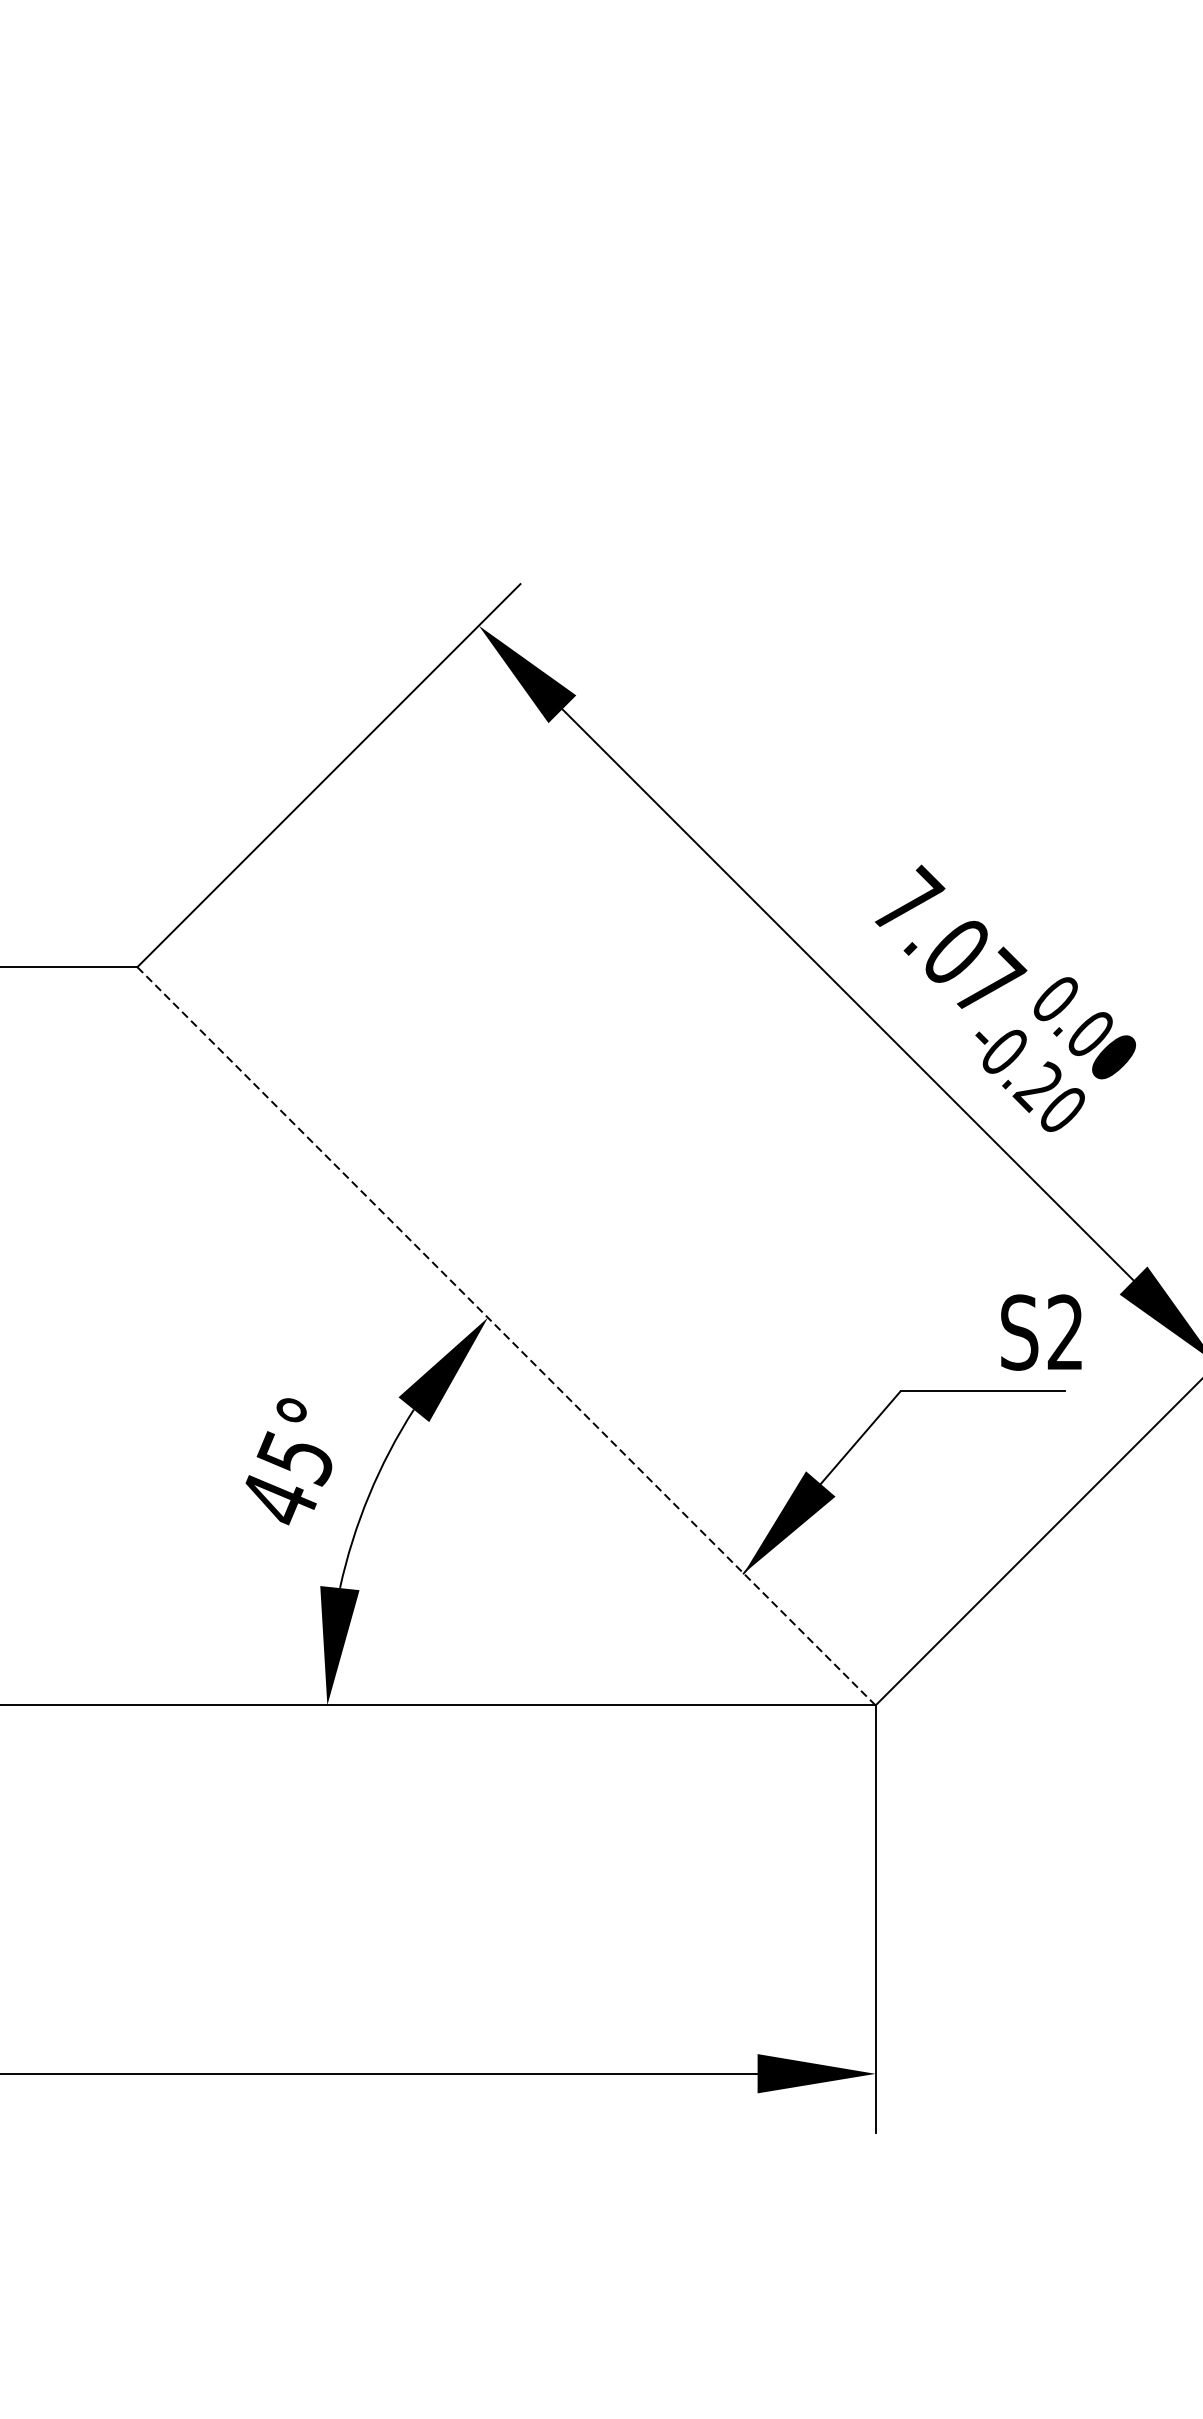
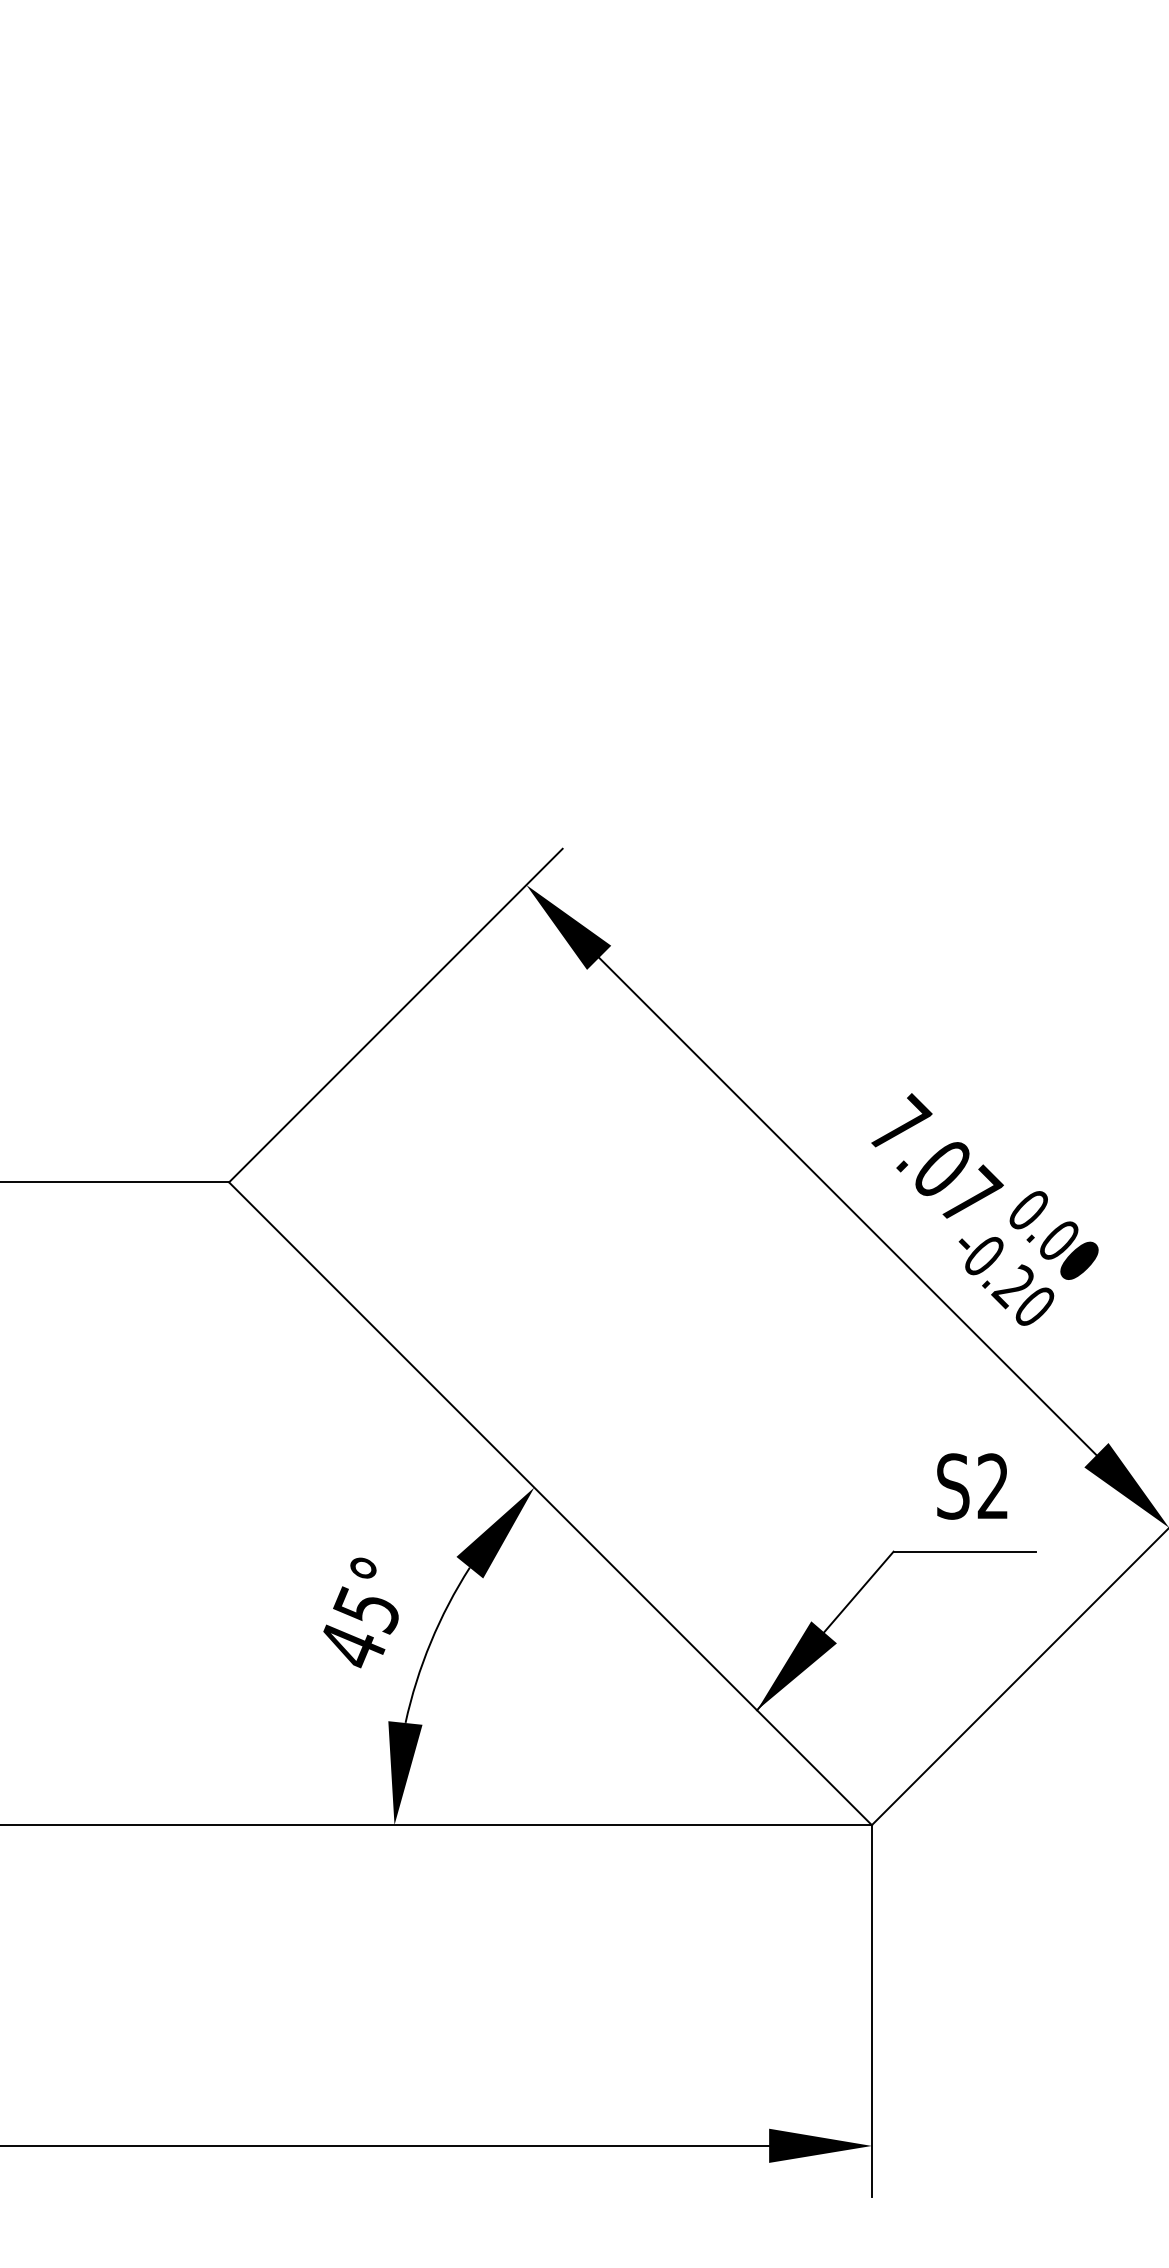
text: (1041, 1332) -> (972, 1486), moved
line: (506, 1336) -> (550, 1503), dashed -> solid

